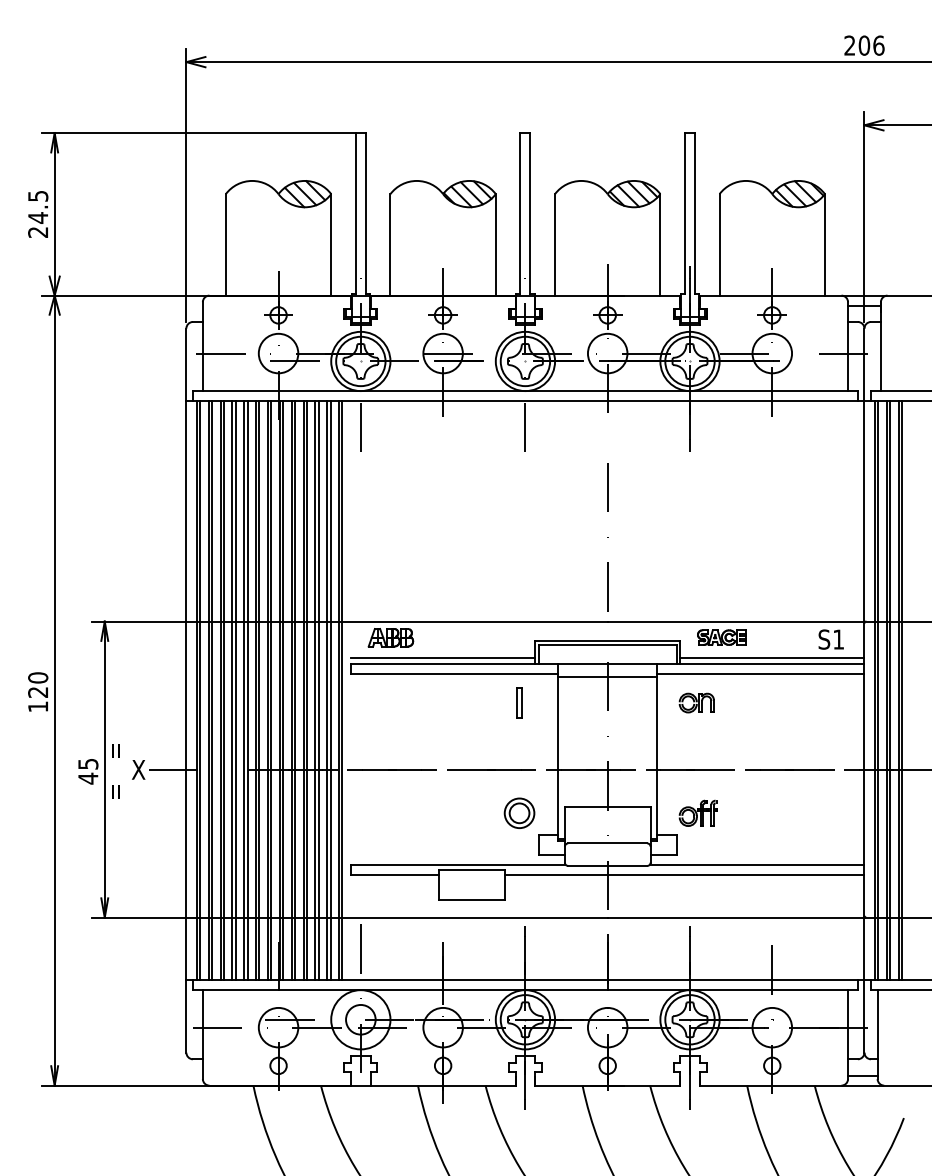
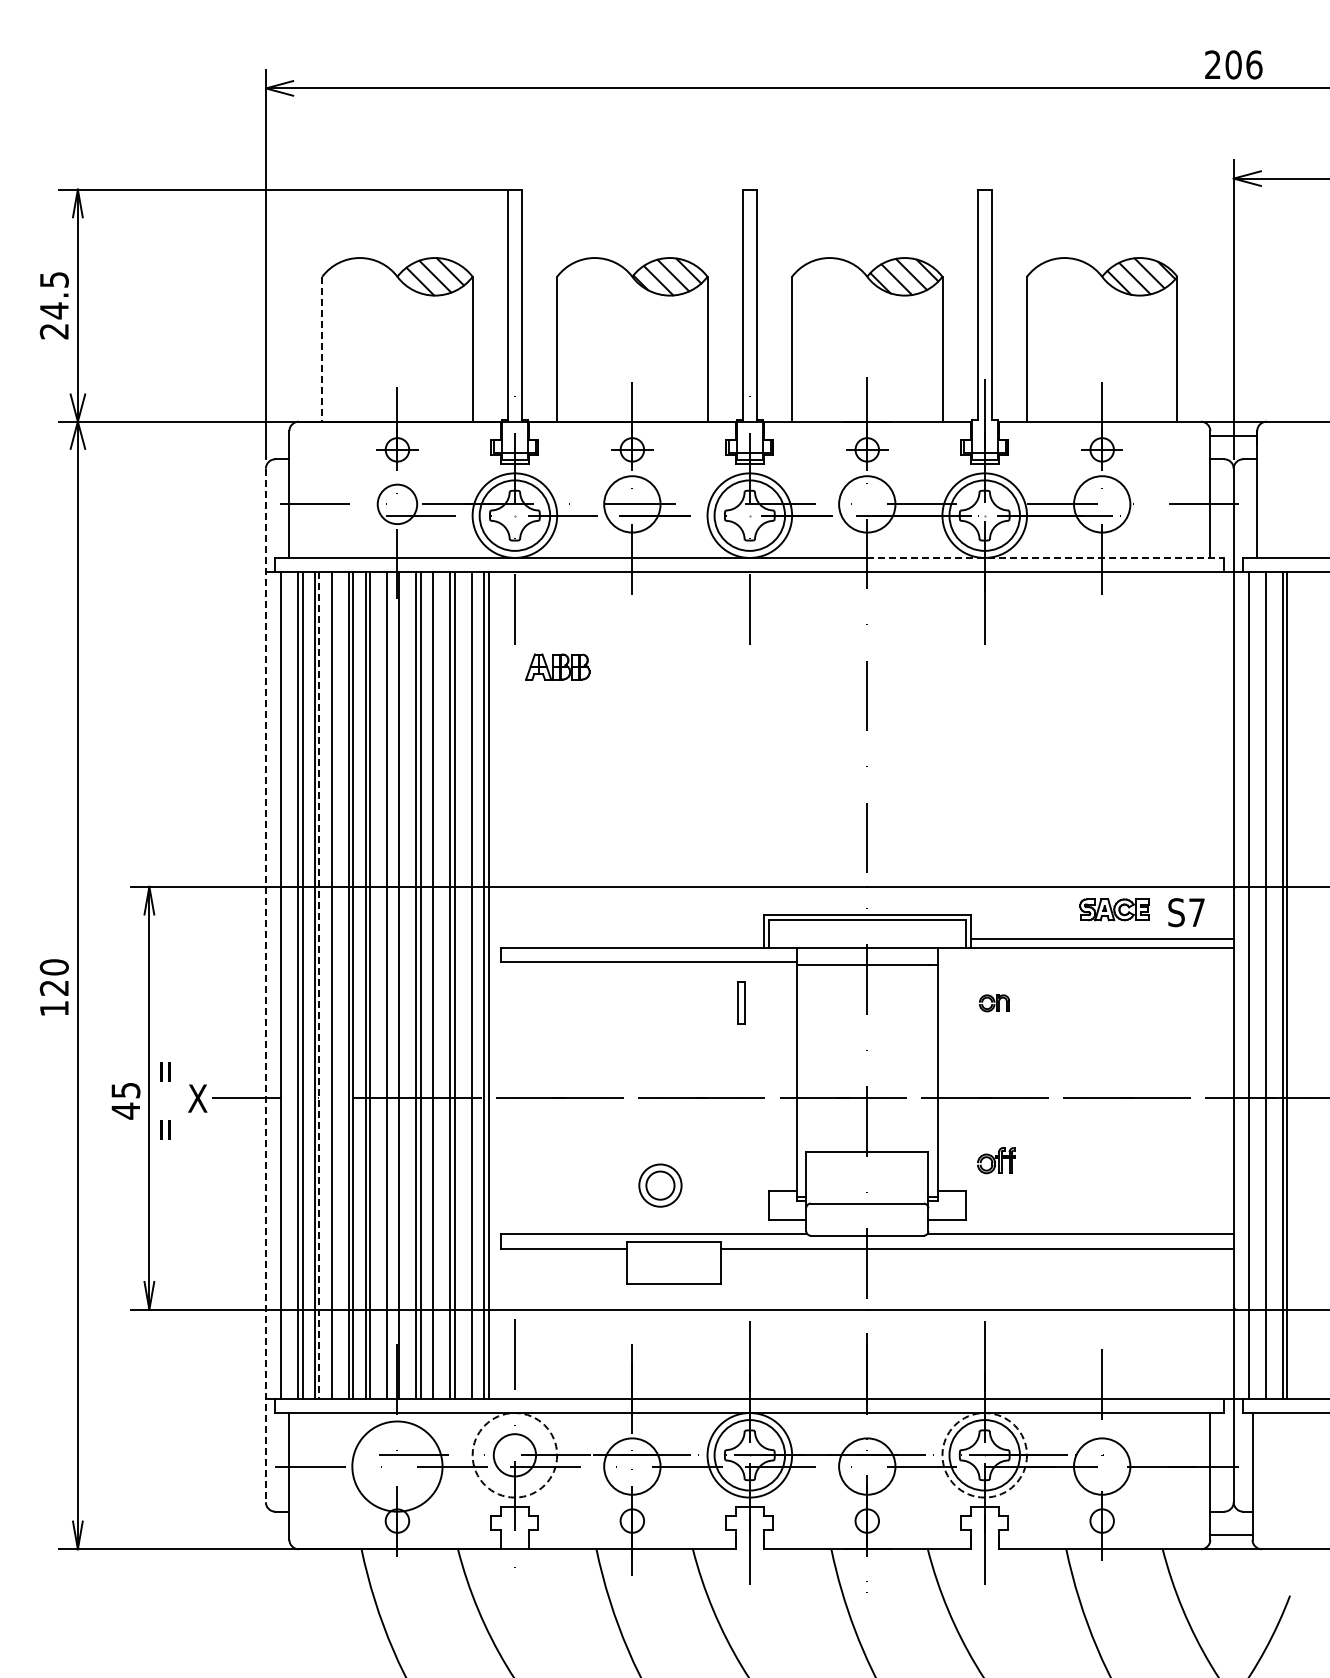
line: (226, 245) -> (322, 349), solid -> dashed
circle: (278, 353) -> (397, 504), size x0.7
line: (732, 390) -> (1045, 557), solid -> dashed
part: (390, 637) -> (557, 666), moved
part: (722, 637) -> (1114, 909), moved
text: (838, 639) -> (1196, 912), S1 -> S7
line: (442, 657) -> (631, 938), removed
line: (760, 674) -> (1085, 962), removed
line: (186, 690) -> (266, 985), solid -> dashed
line: (200, 690) -> (285, 985), removed
line: (223, 690) -> (319, 985), solid -> dashed
line: (235, 690) -> (336, 985), removed
line: (268, 690) -> (382, 985), removed
line: (283, 690) -> (404, 985), removed
line: (306, 690) -> (437, 985), removed
line: (326, 690) -> (466, 985), removed
line: (878, 690) -> (1253, 985), removed
line: (890, 690) -> (1270, 985), removed
part: (696, 703) -> (994, 1003), size x0.6
part: (519, 813) -> (660, 1185), moved
part: (698, 813) -> (996, 1160), size x0.7
circle: (360, 1019) -> (514, 1455), solid -> dashed
circle: (689, 1019) -> (984, 1455), solid -> dashed
circle: (278, 1027) -> (397, 1466), size x1.6

